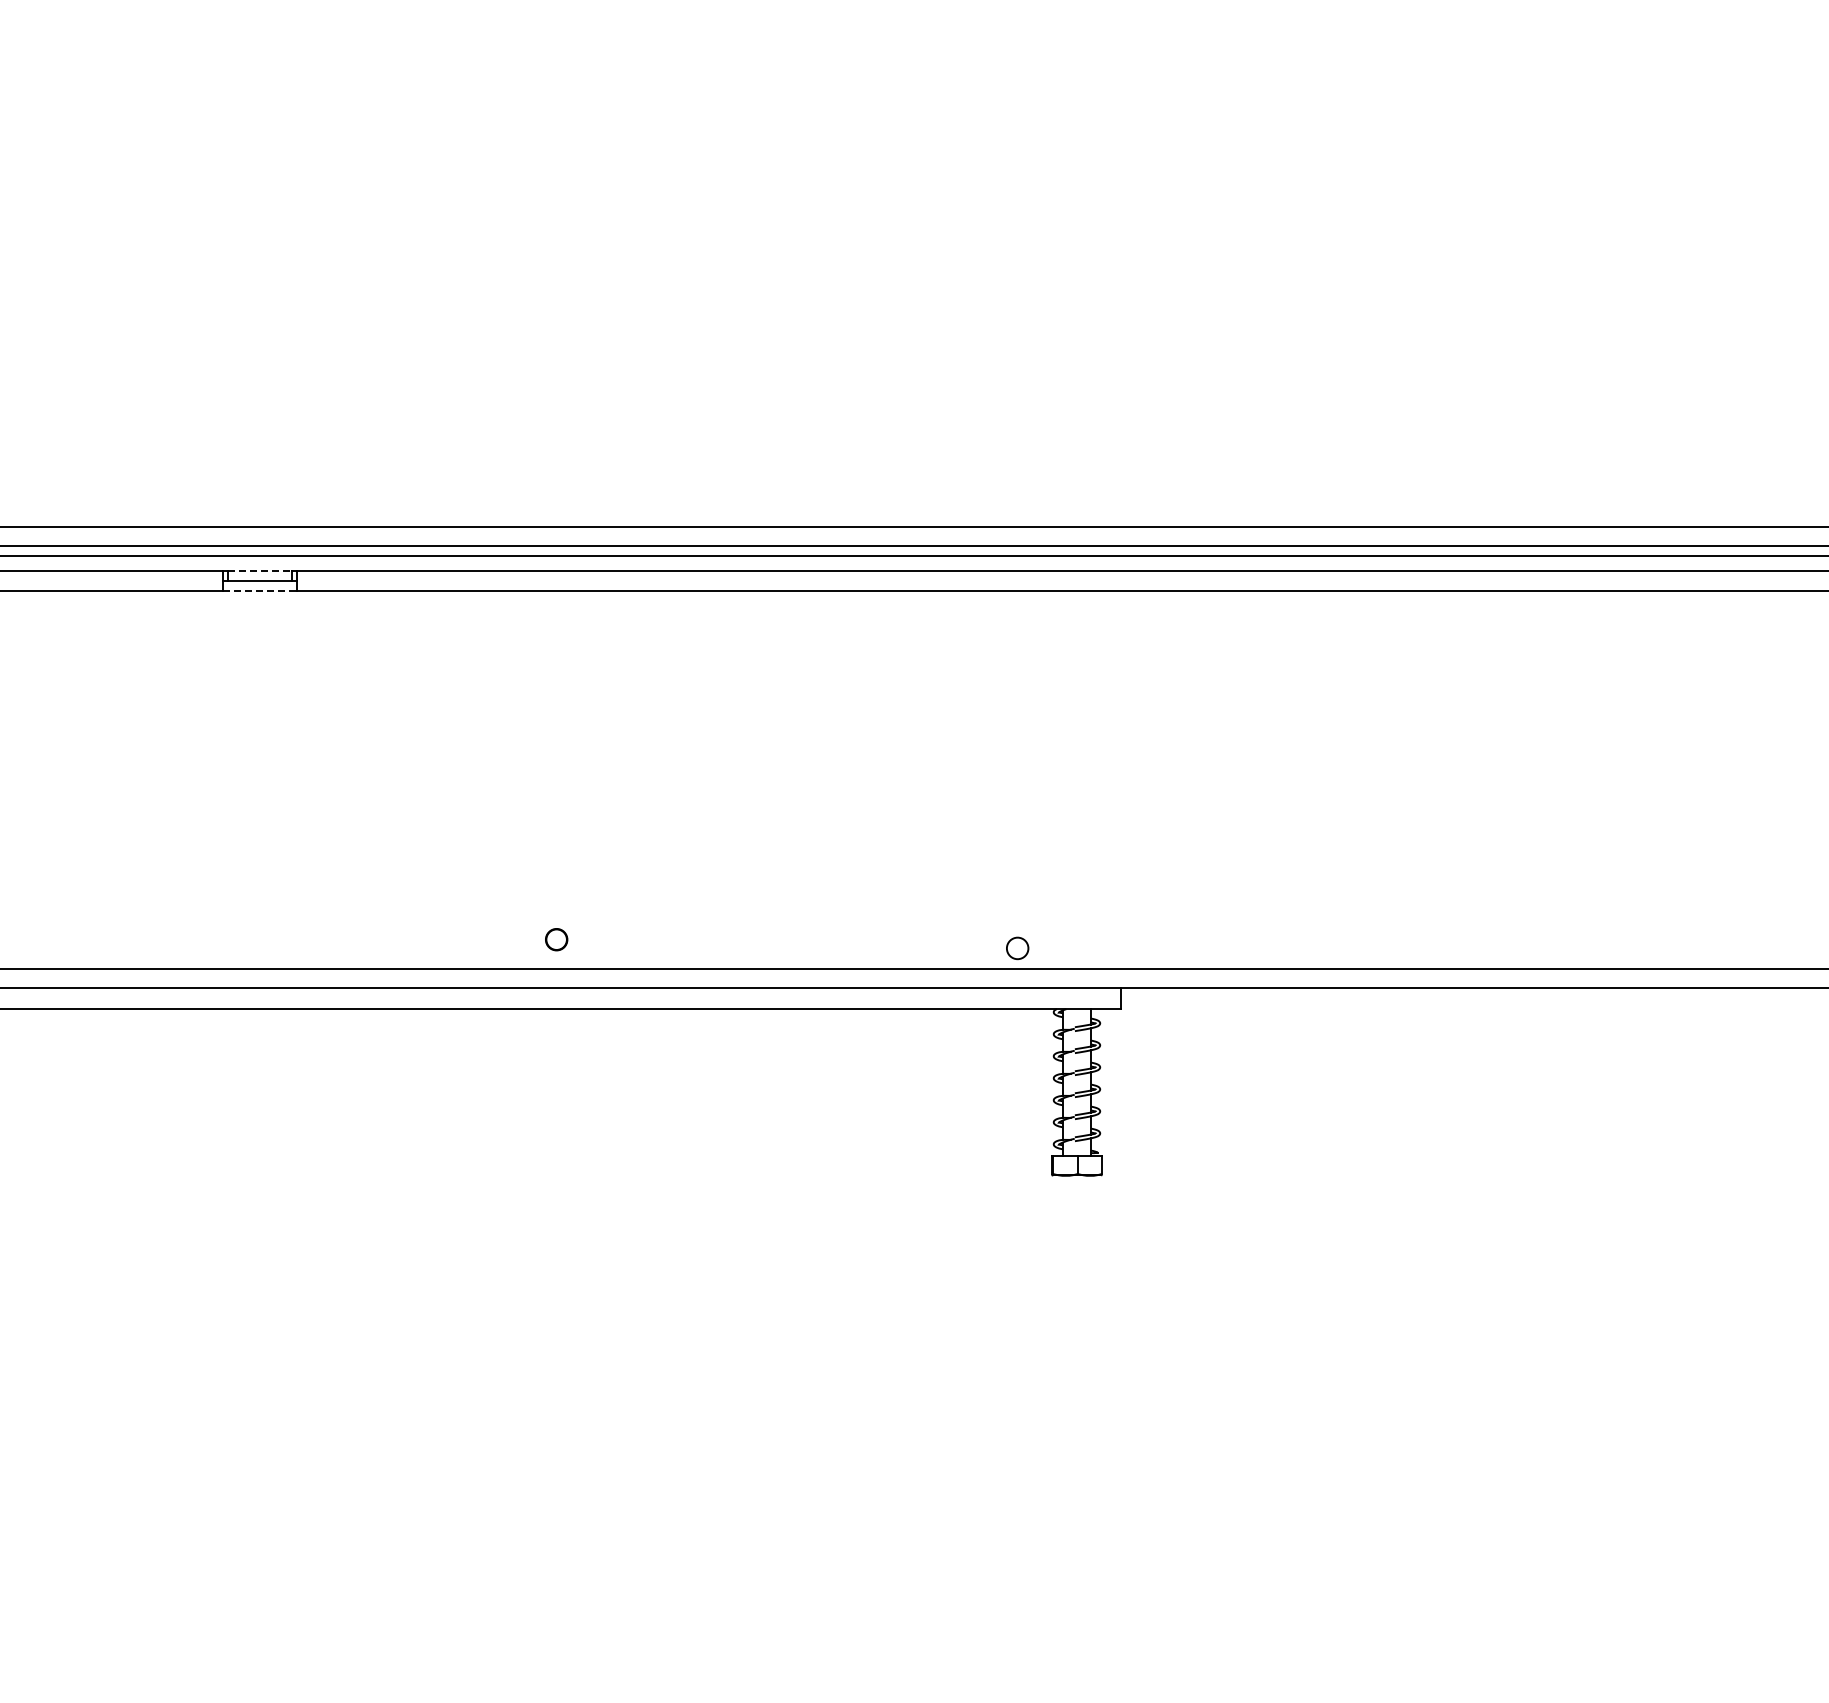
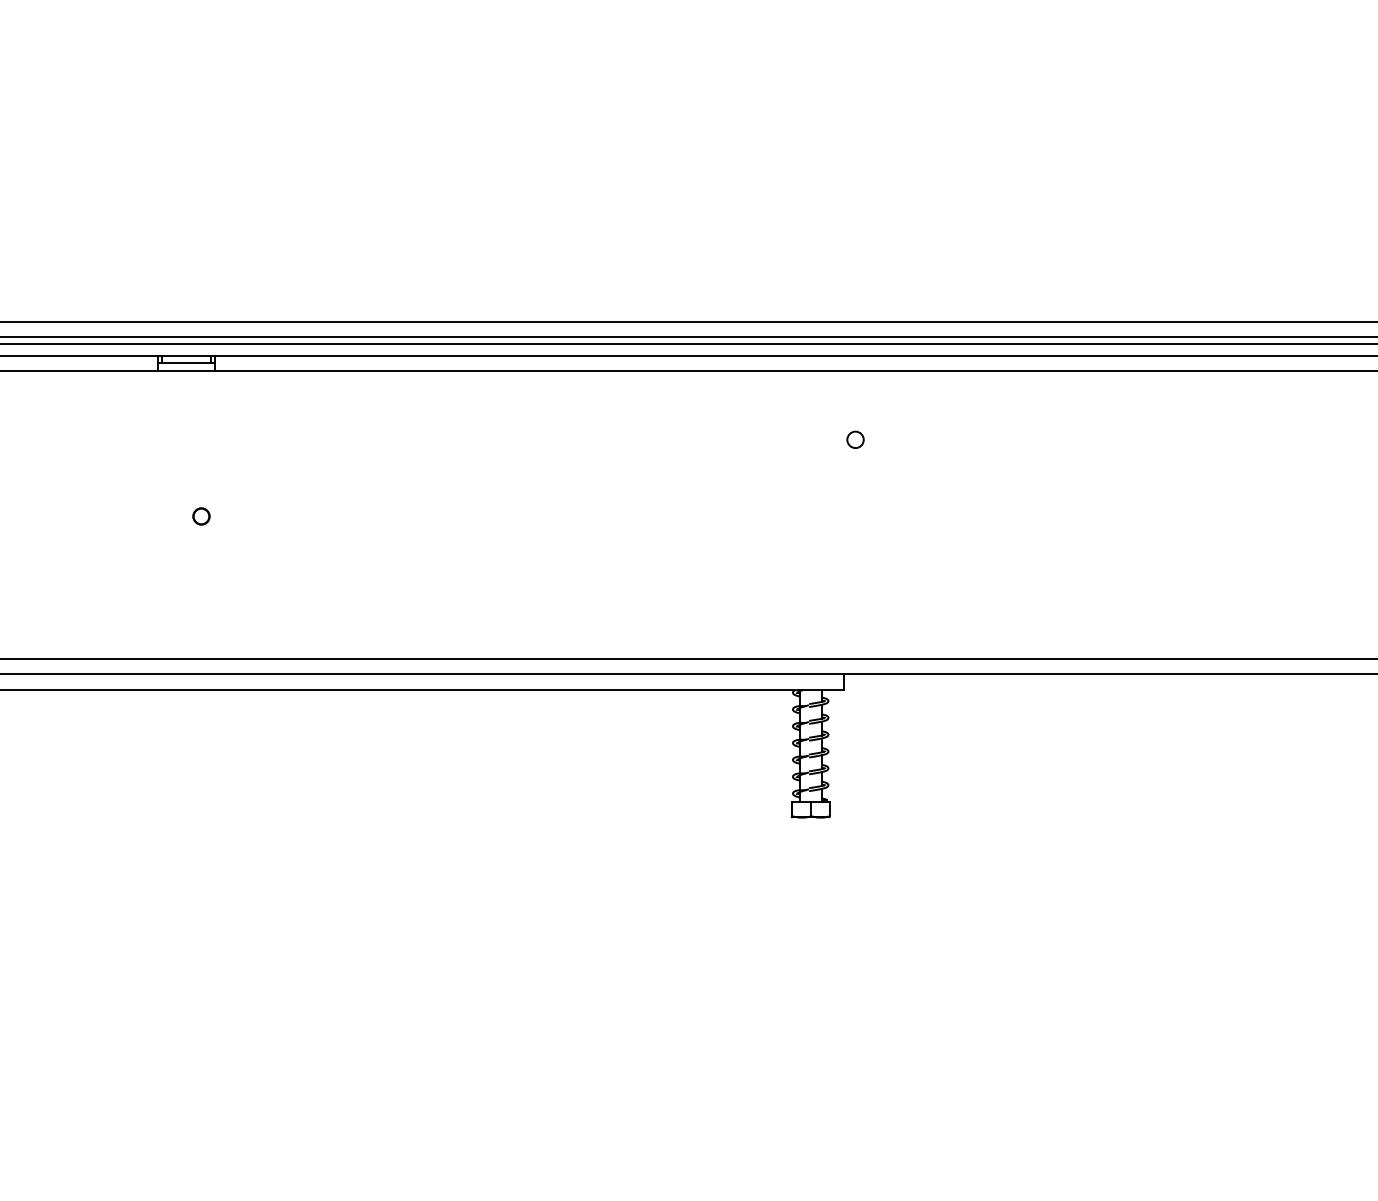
line: (260, 571) -> (186, 355), dashed -> solid
line: (260, 590) -> (186, 370), dashed -> solid
circle: (556, 939) -> (201, 516), moved
circle: (1017, 948) -> (855, 439), moved

